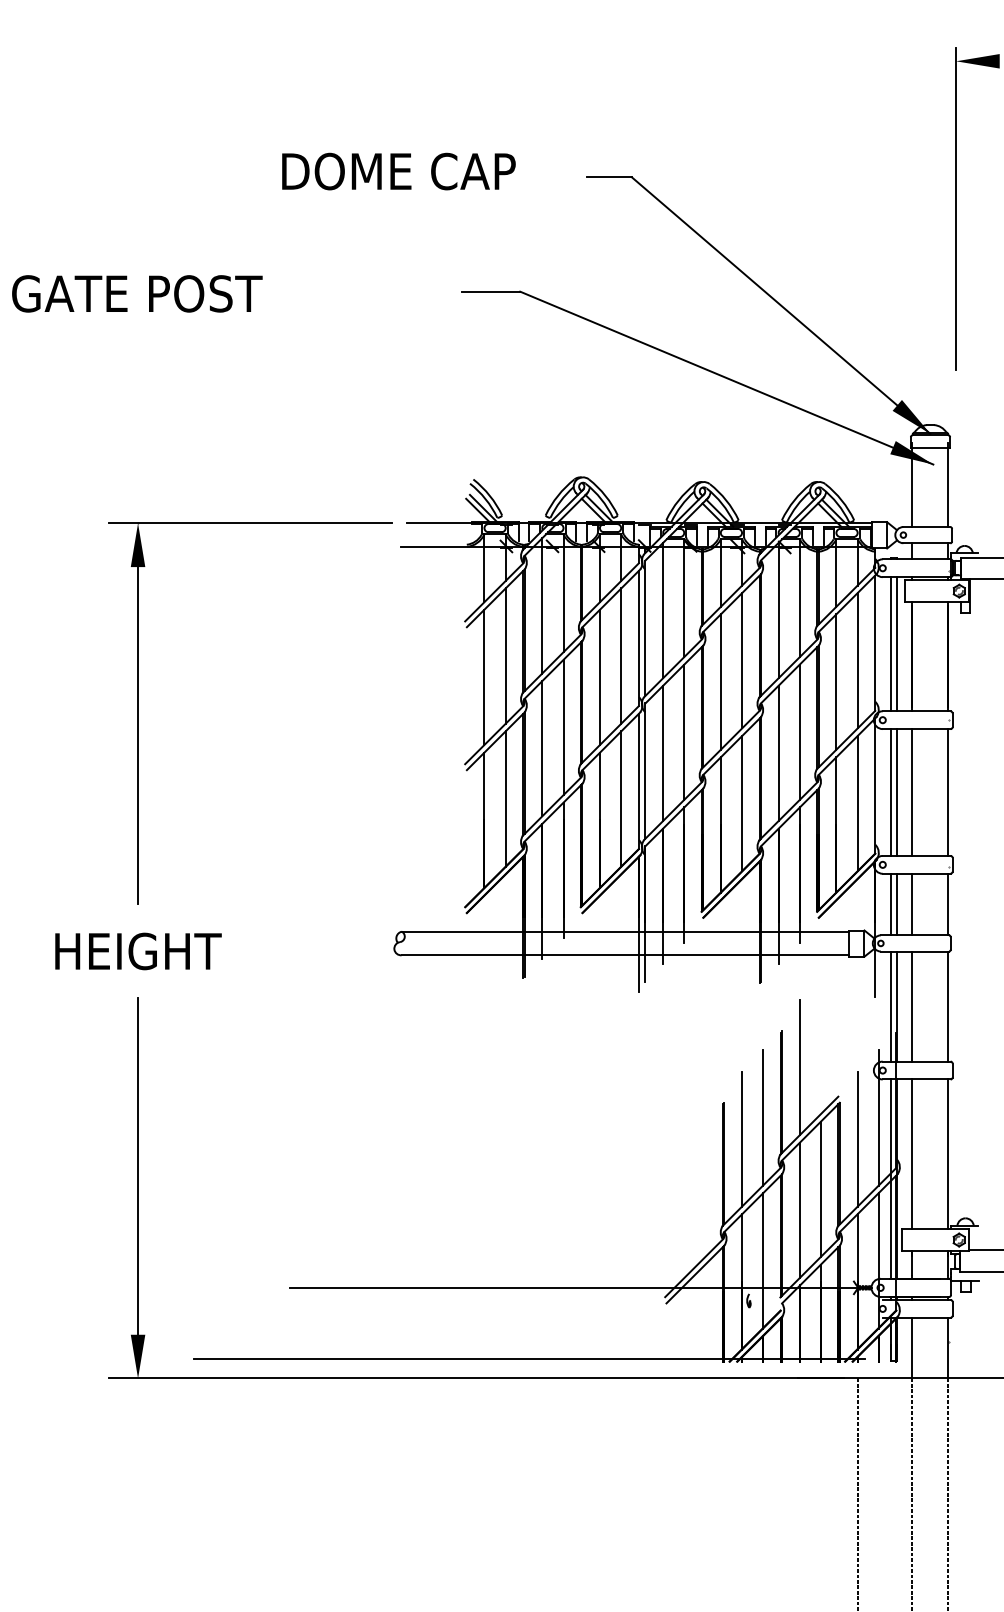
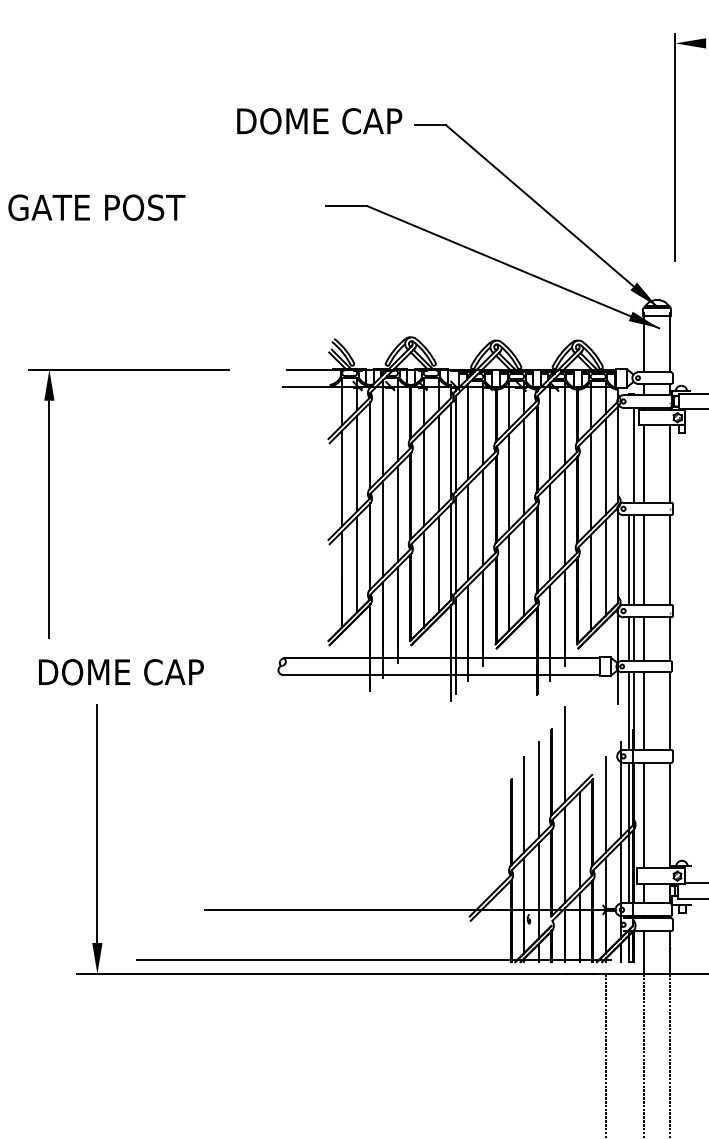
text: (398, 171) -> (319, 121), moved
line: (891, 643) -> (629, 454), removed
part: (138, 712) -> (49, 503), moved
text: (173, 951) -> (122, 672), HEIGHT -> DOME CAP

